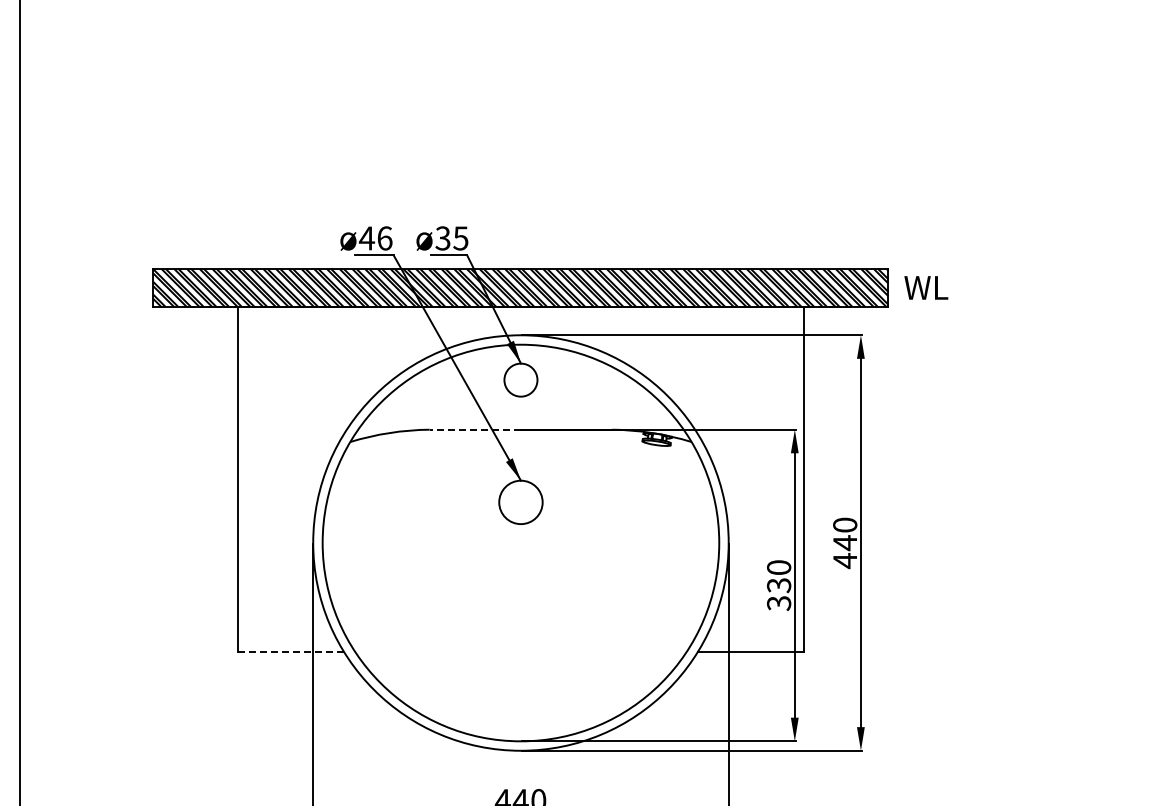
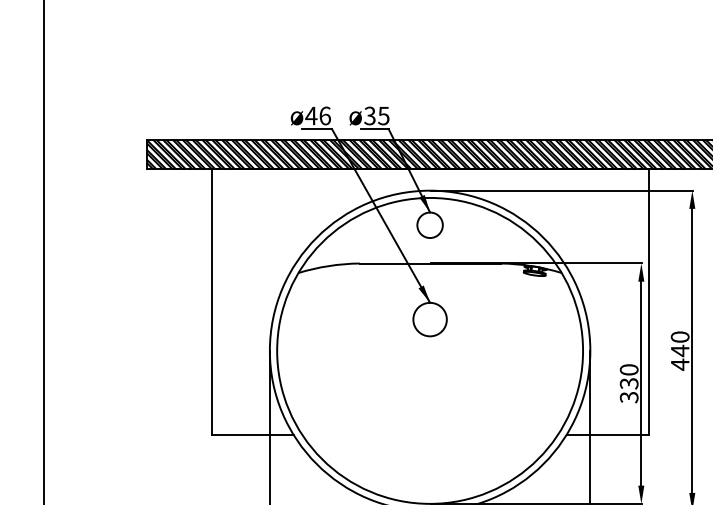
line: (475, 429) -> (395, 263), dashed -> solid
line: (291, 651) -> (253, 434), dashed -> solid

